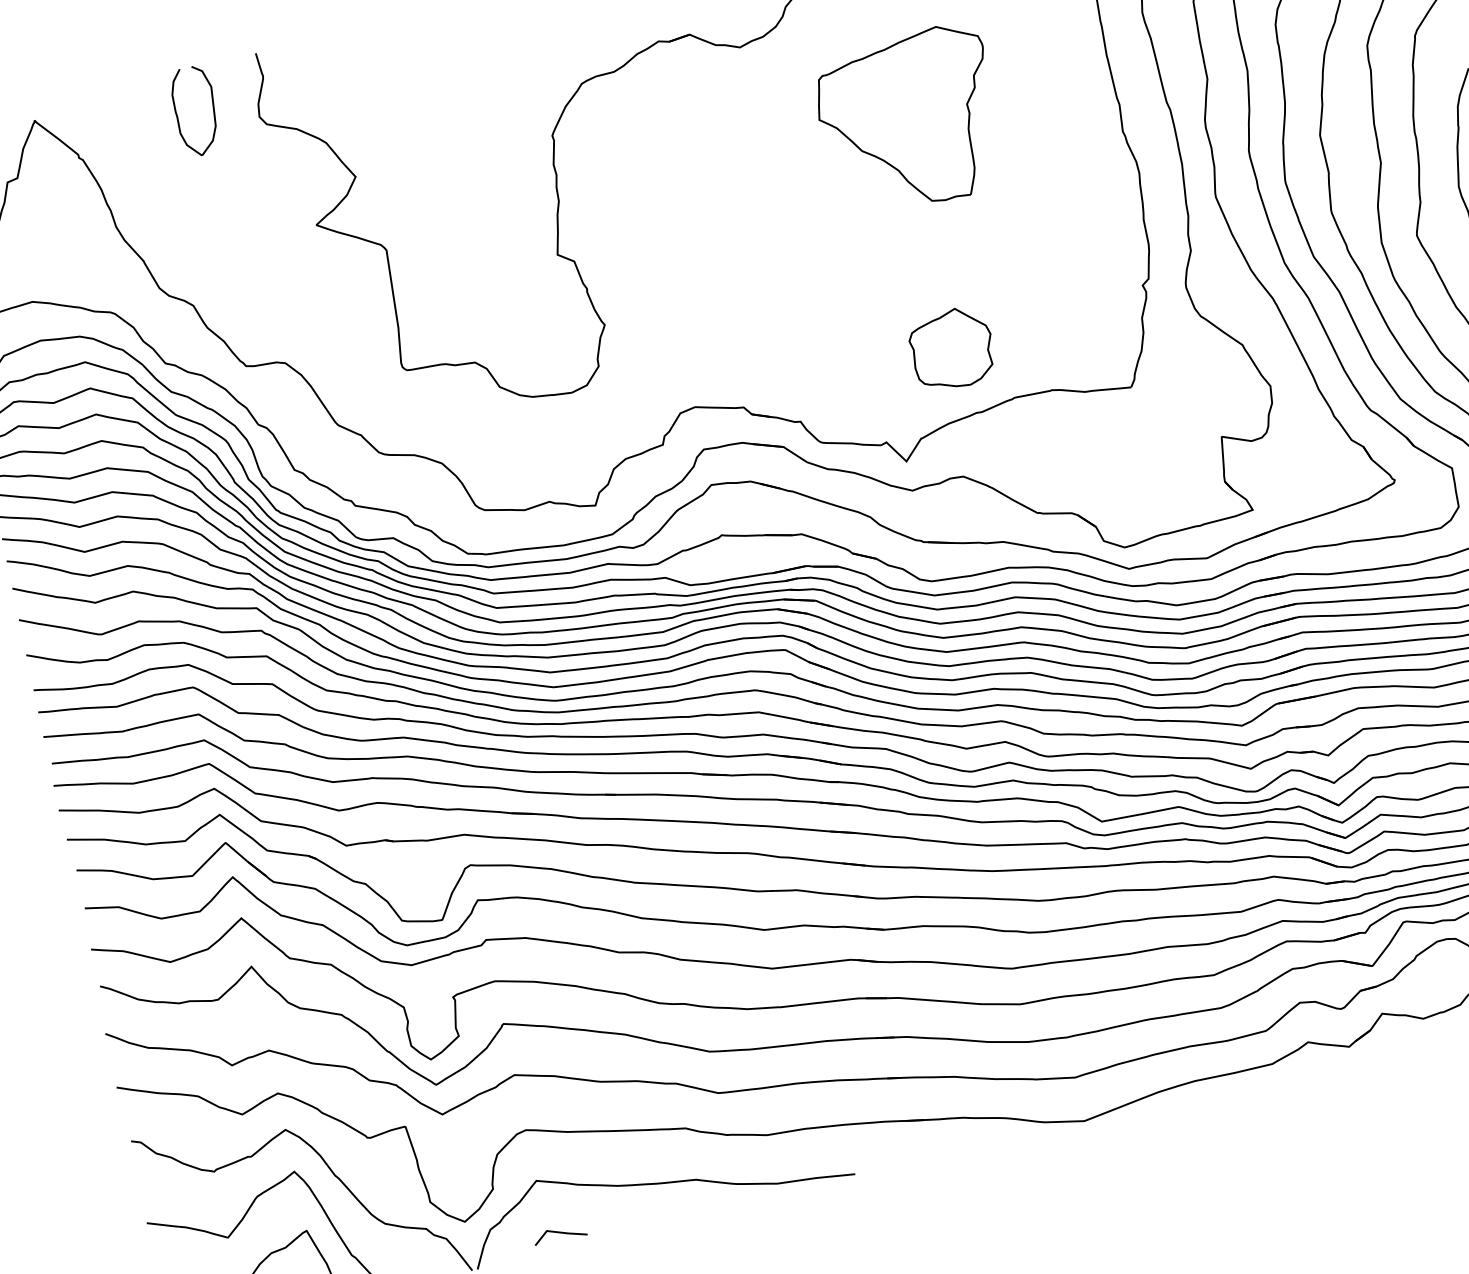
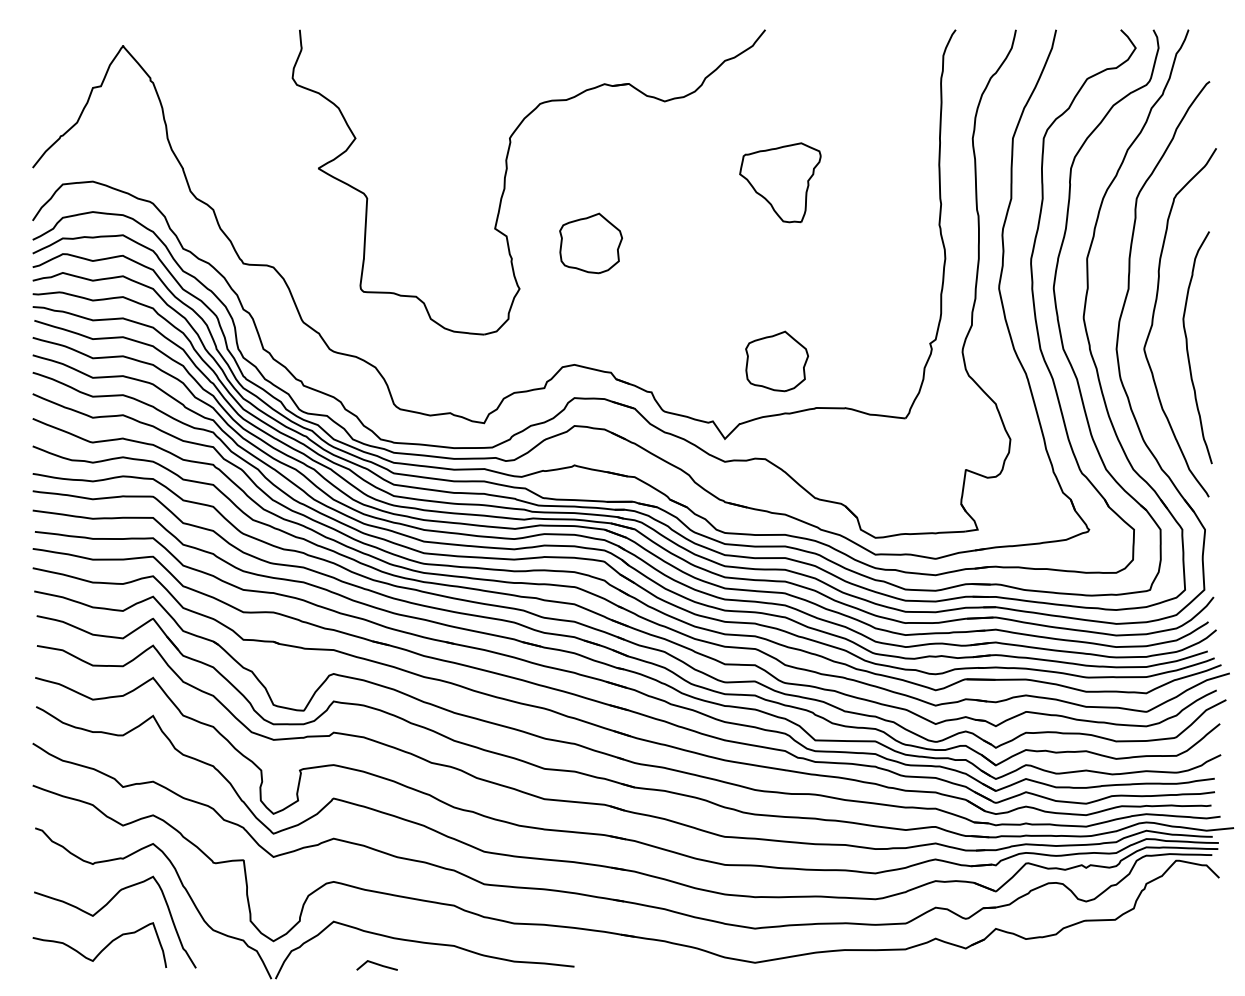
part: (212, 107) -> (258, 63), removed
part: (908, 119) -> (780, 182), size x0.6
part: (683, 248) -> (590, 243), added
line: (559, 1233) -> (376, 964), moved

